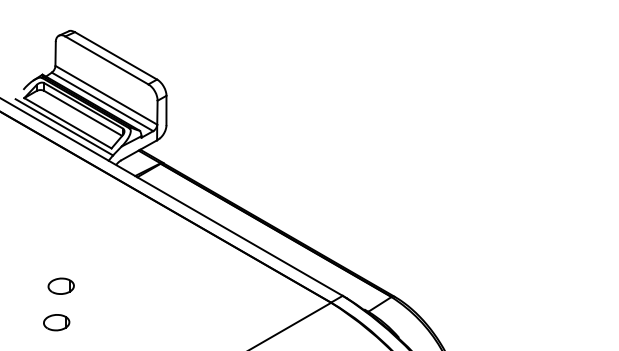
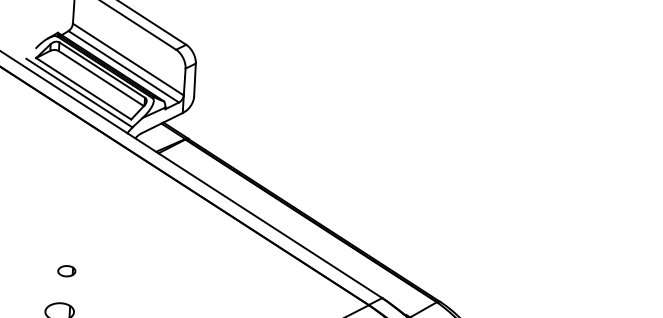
part: (60, 285) -> (66, 270), size x0.6

